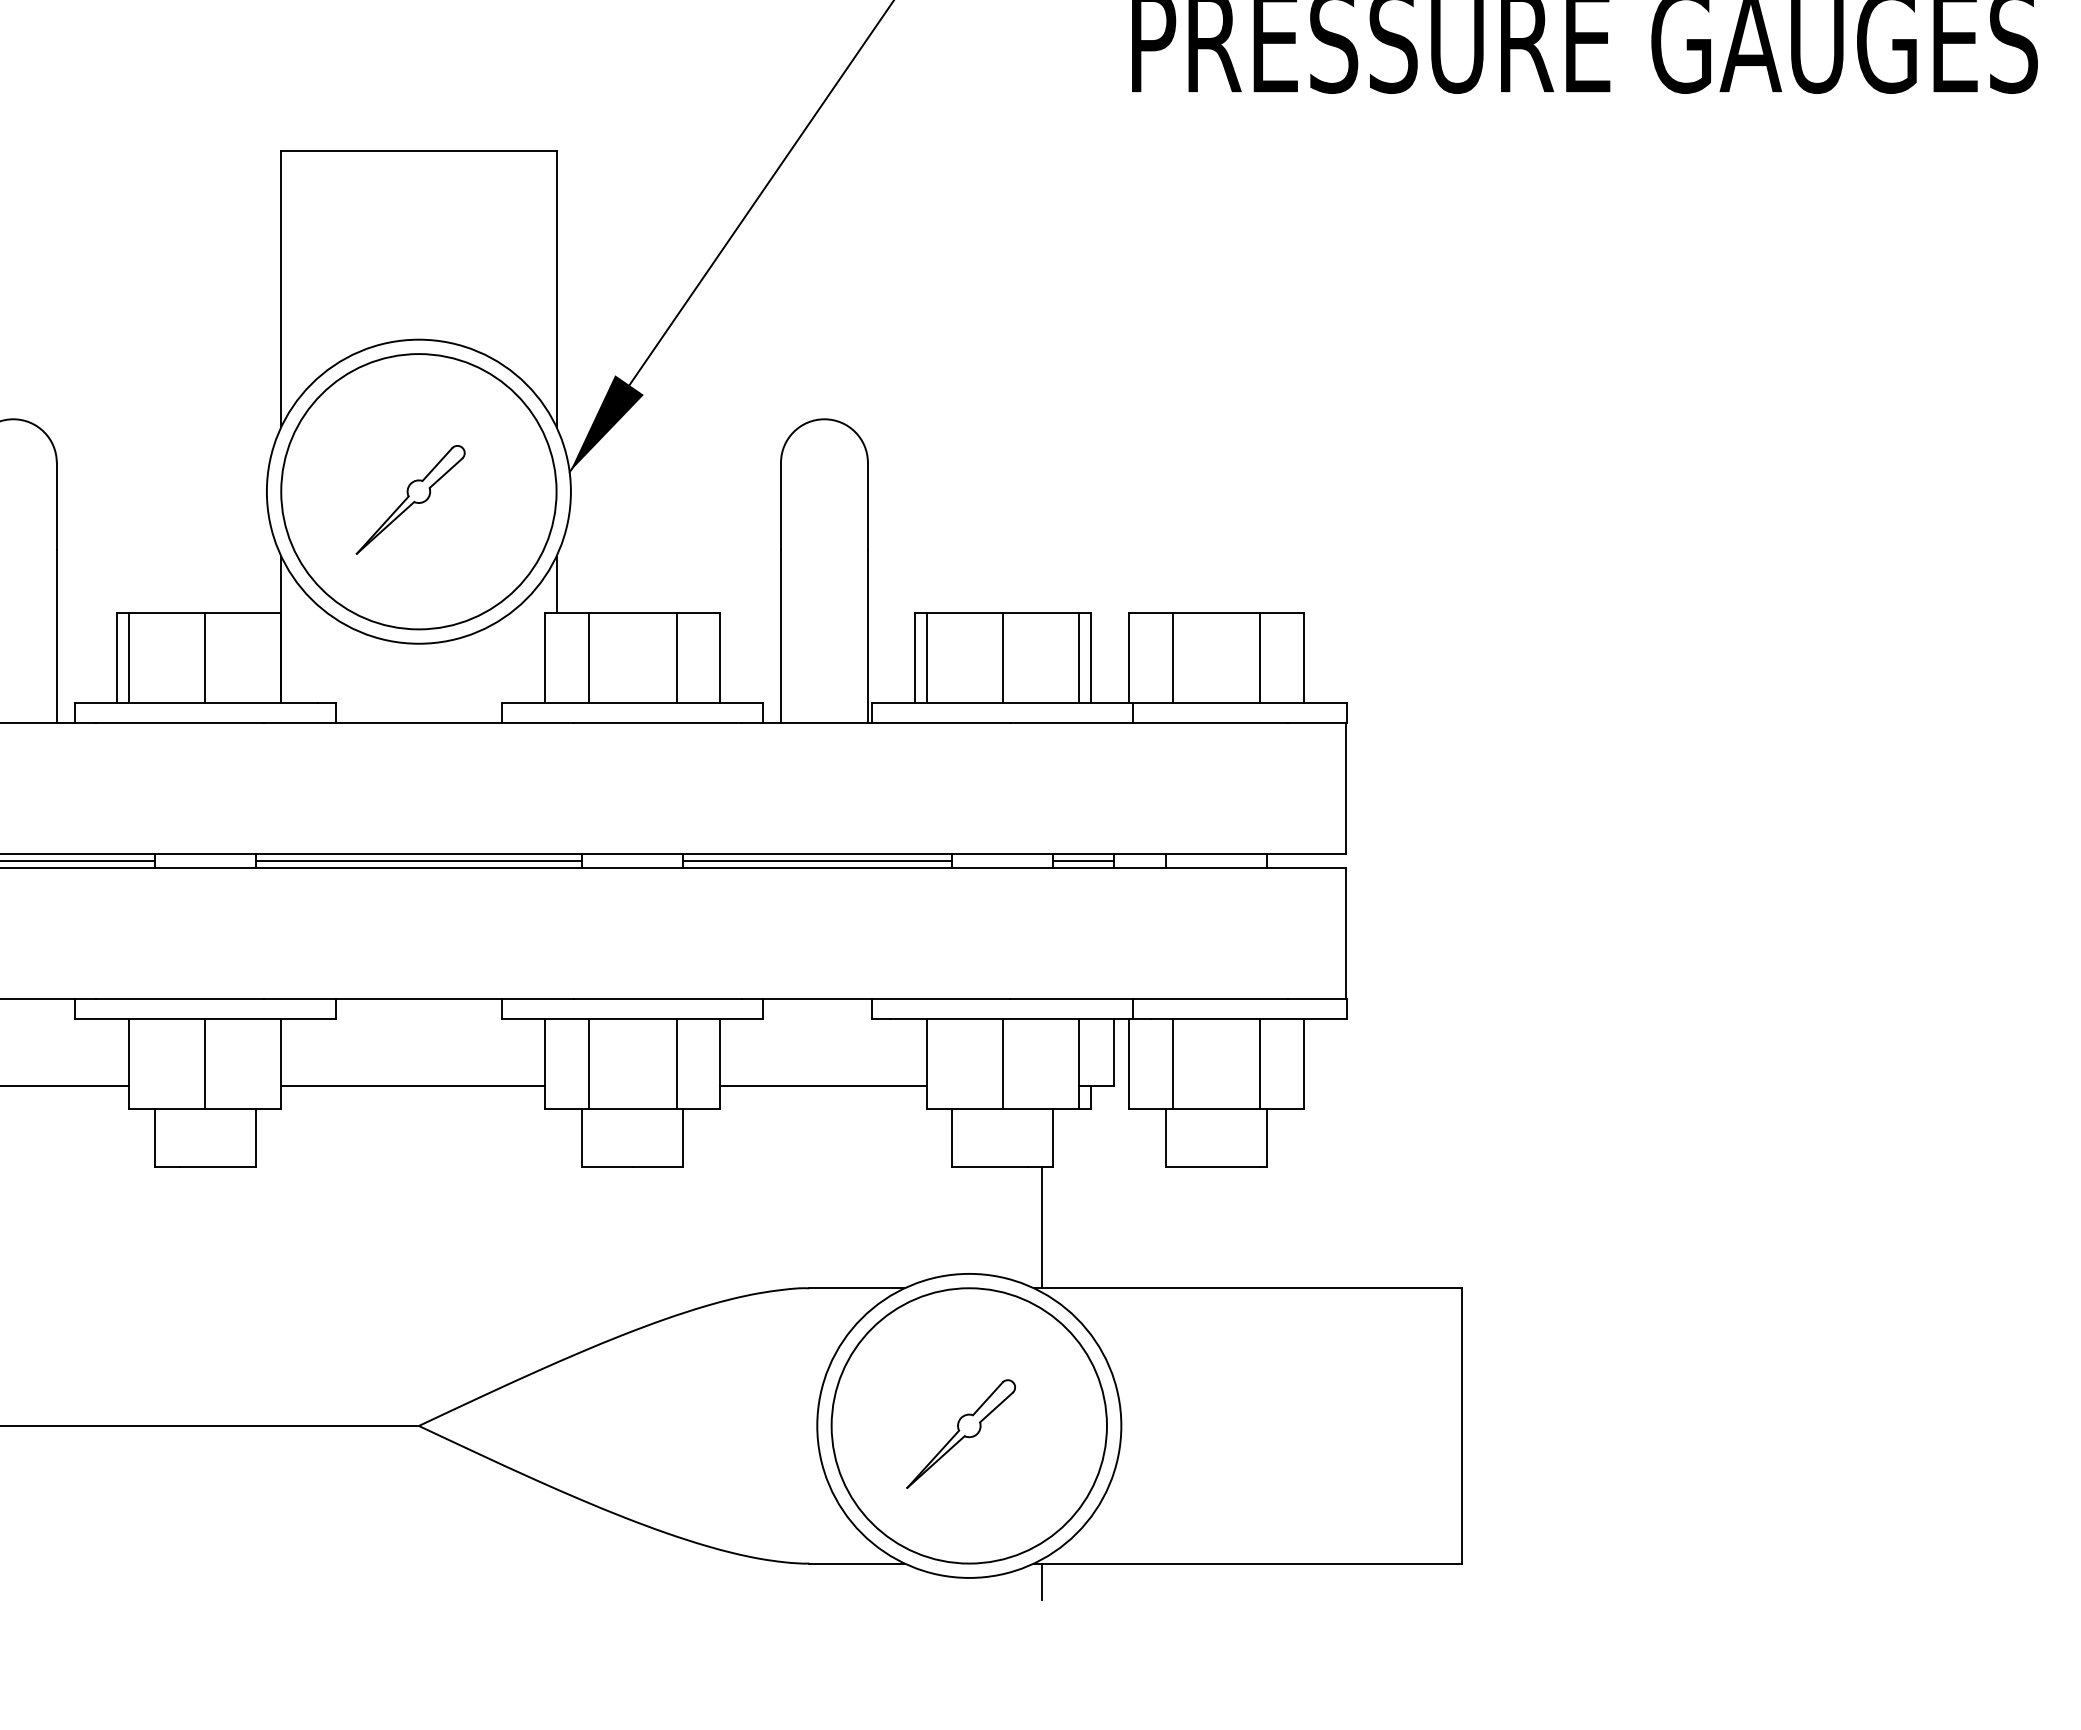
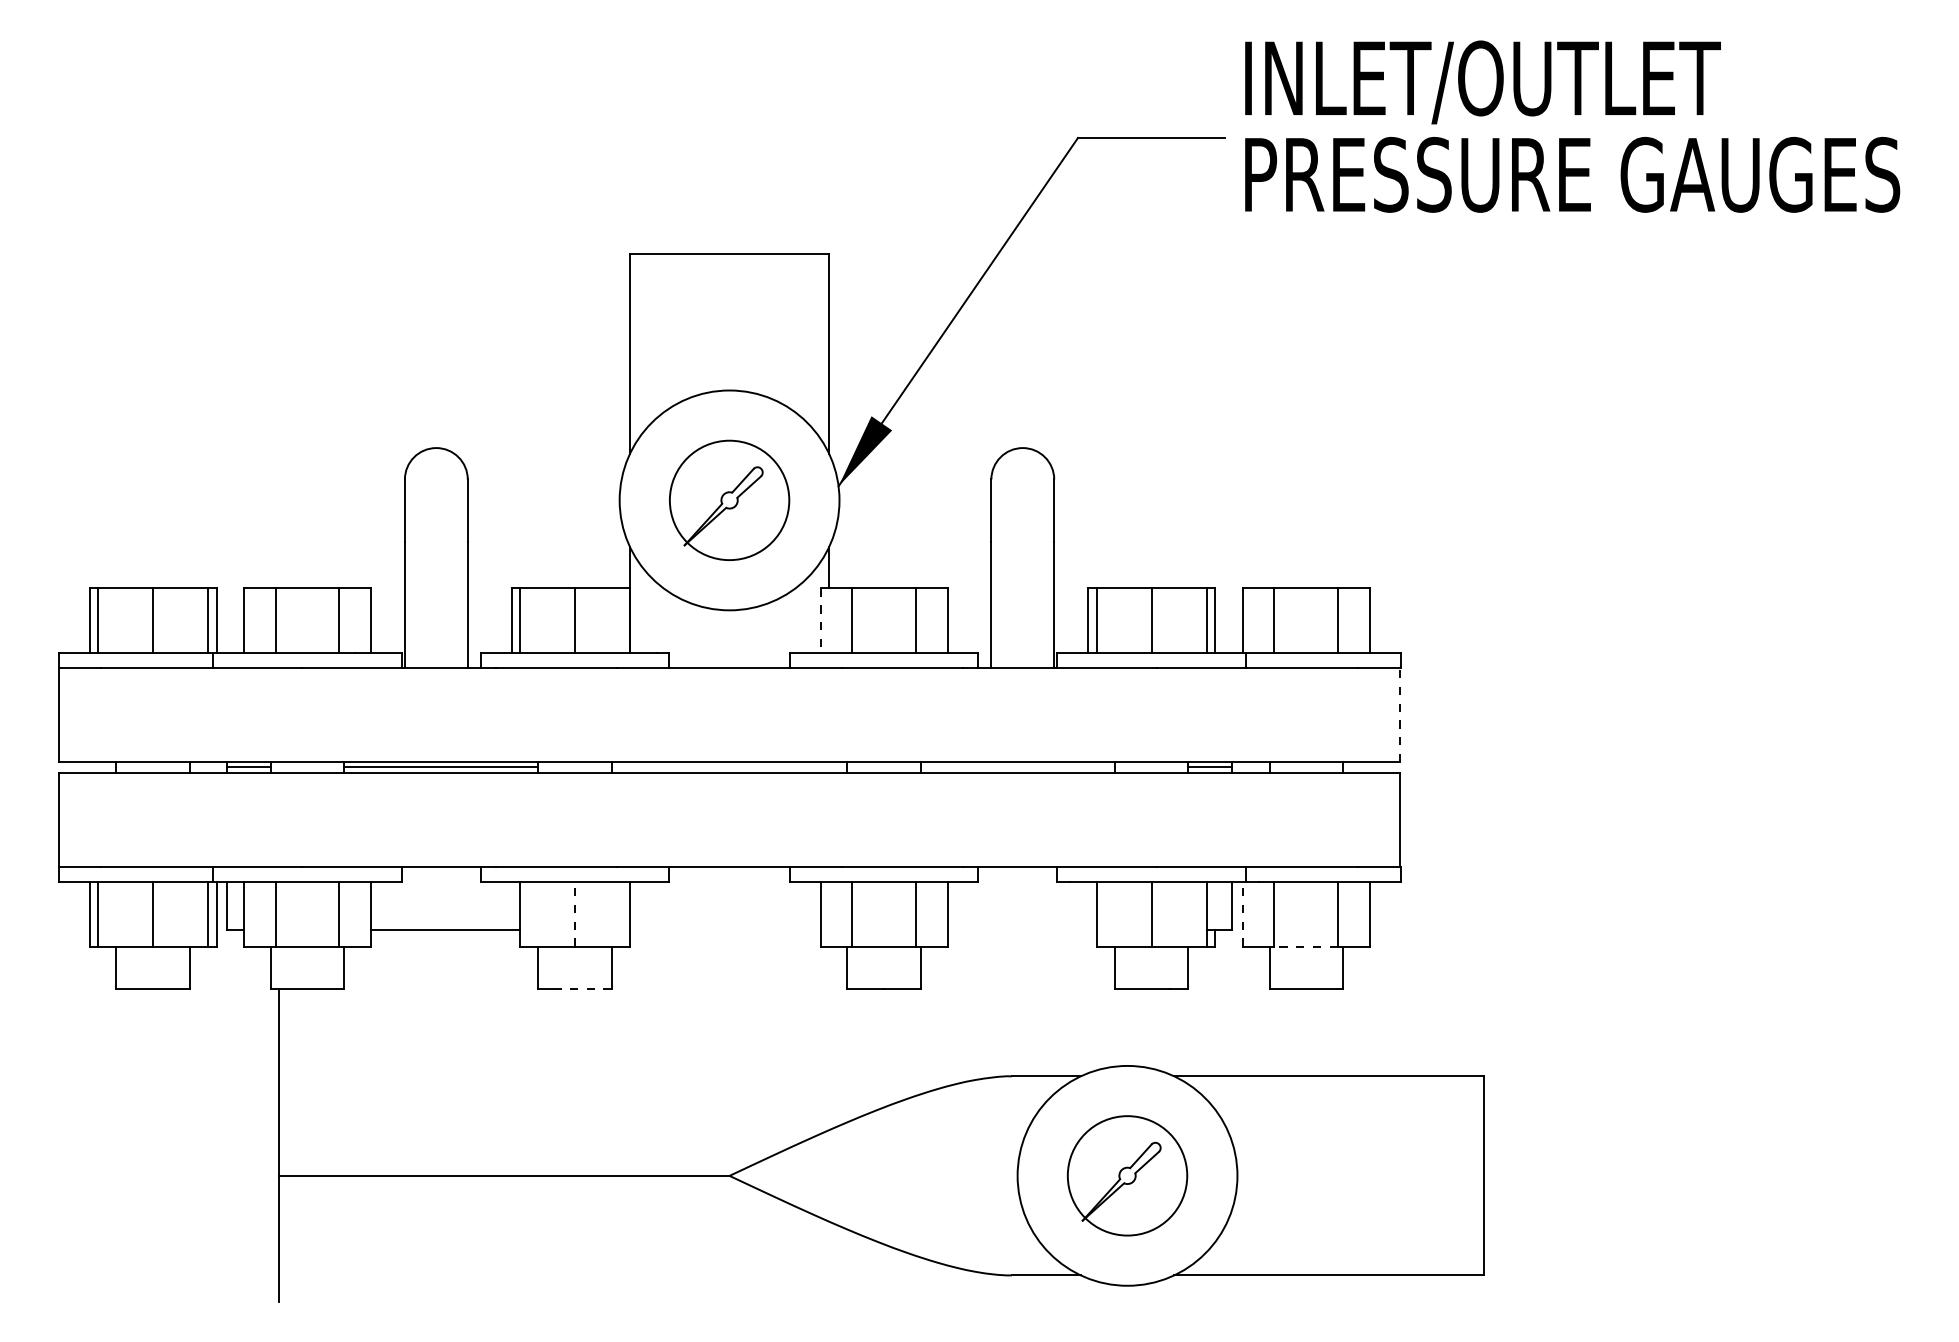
circle: (418, 490) -> (729, 499), size x0.6
line: (544, 657) -> (820, 620), solid -> dashed
line: (1345, 787) -> (1399, 714), solid -> dashed
line: (418, 861) -> (729, 767), removed
line: (817, 861) -> (1017, 767), removed
line: (205, 1064) -> (575, 914), solid -> dashed
line: (1128, 1064) -> (1242, 914), solid -> dashed
line: (413, 1085) -> (725, 929), removed
line: (822, 1085) -> (1021, 929), removed
line: (1216, 1108) -> (1306, 946), solid -> dashed
line: (218, 1166) -> (584, 988), solid -> dashed
line: (1041, 1227) -> (1179, 1032), removed
circle: (969, 1425) -> (1127, 1175), size x0.6
line: (1041, 1581) -> (1179, 1288), removed

